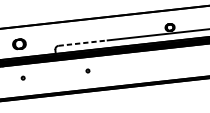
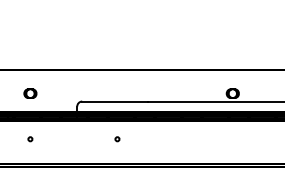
line: (83, 43) -> (115, 101), dashed -> solid
part: (19, 44) -> (30, 93), size x0.71

